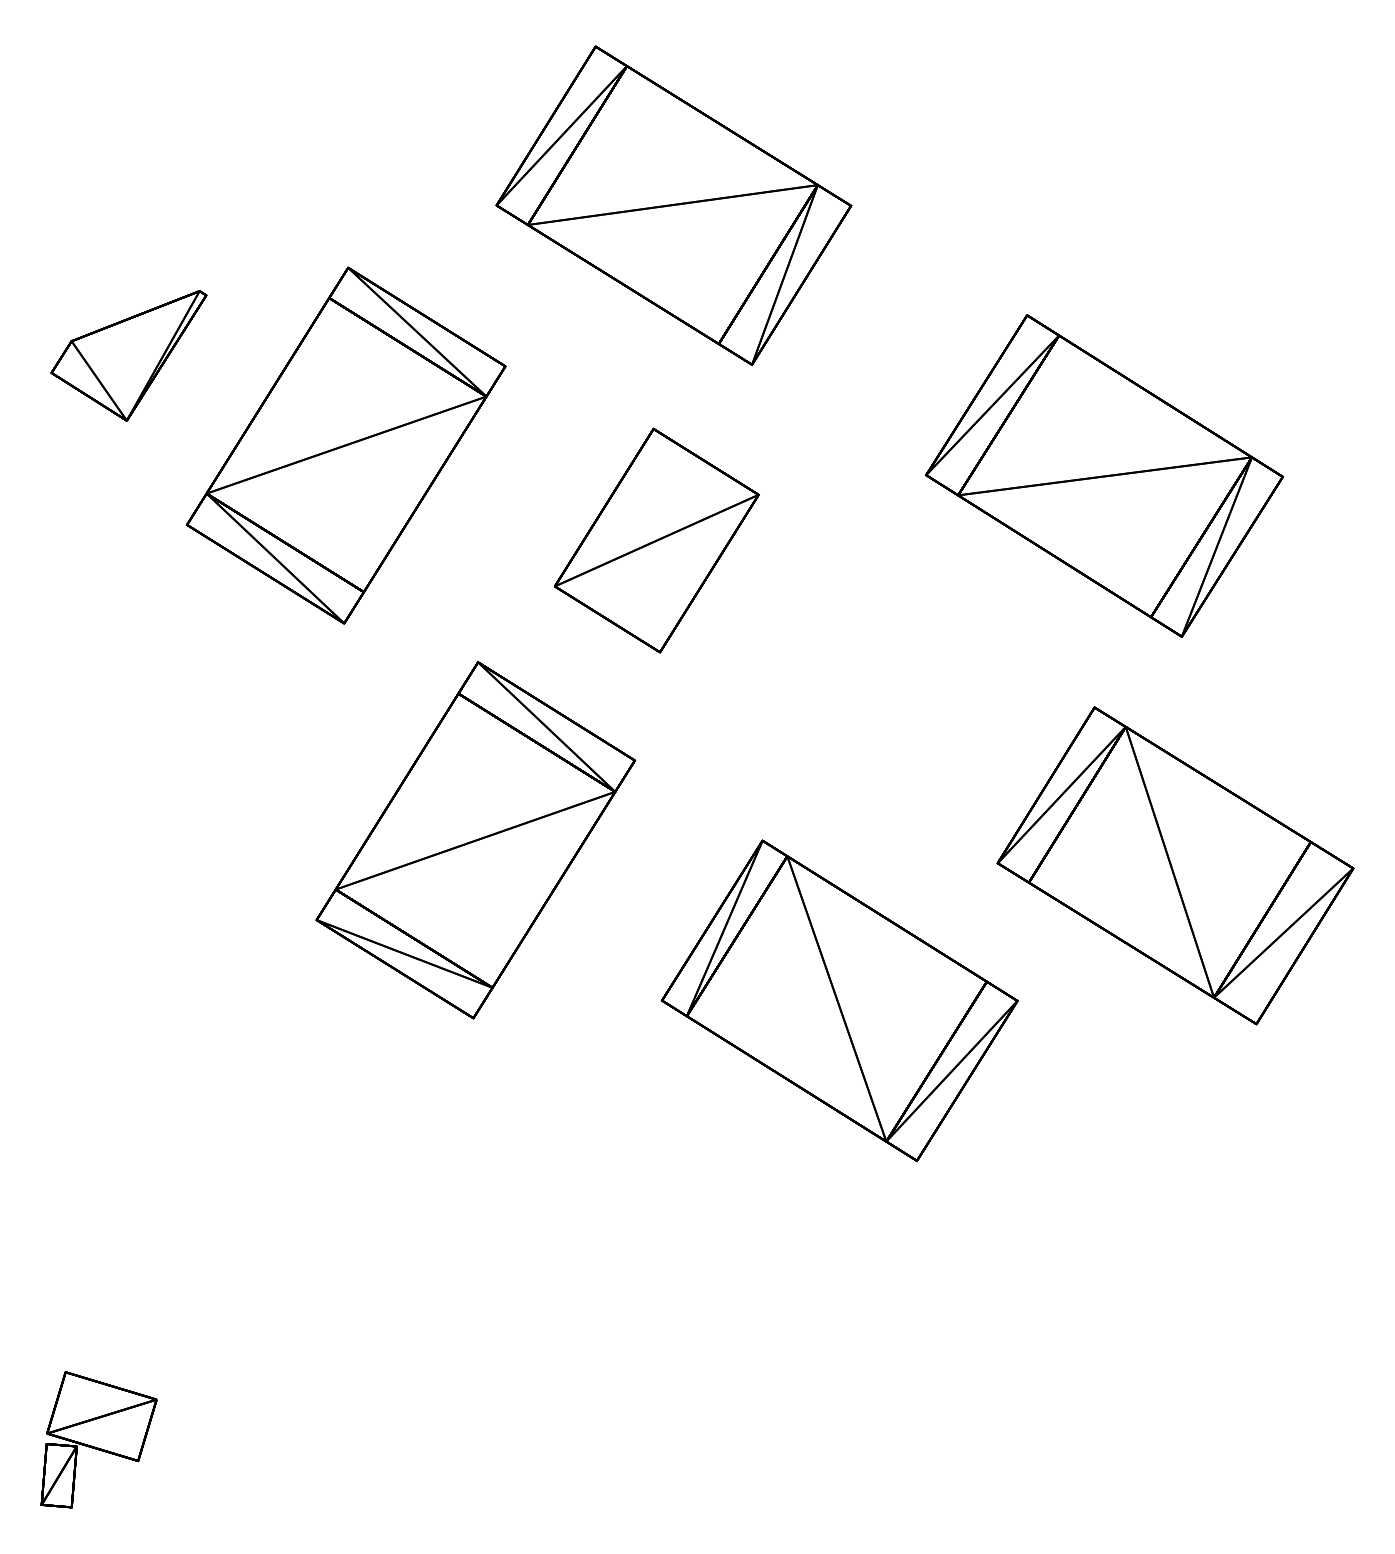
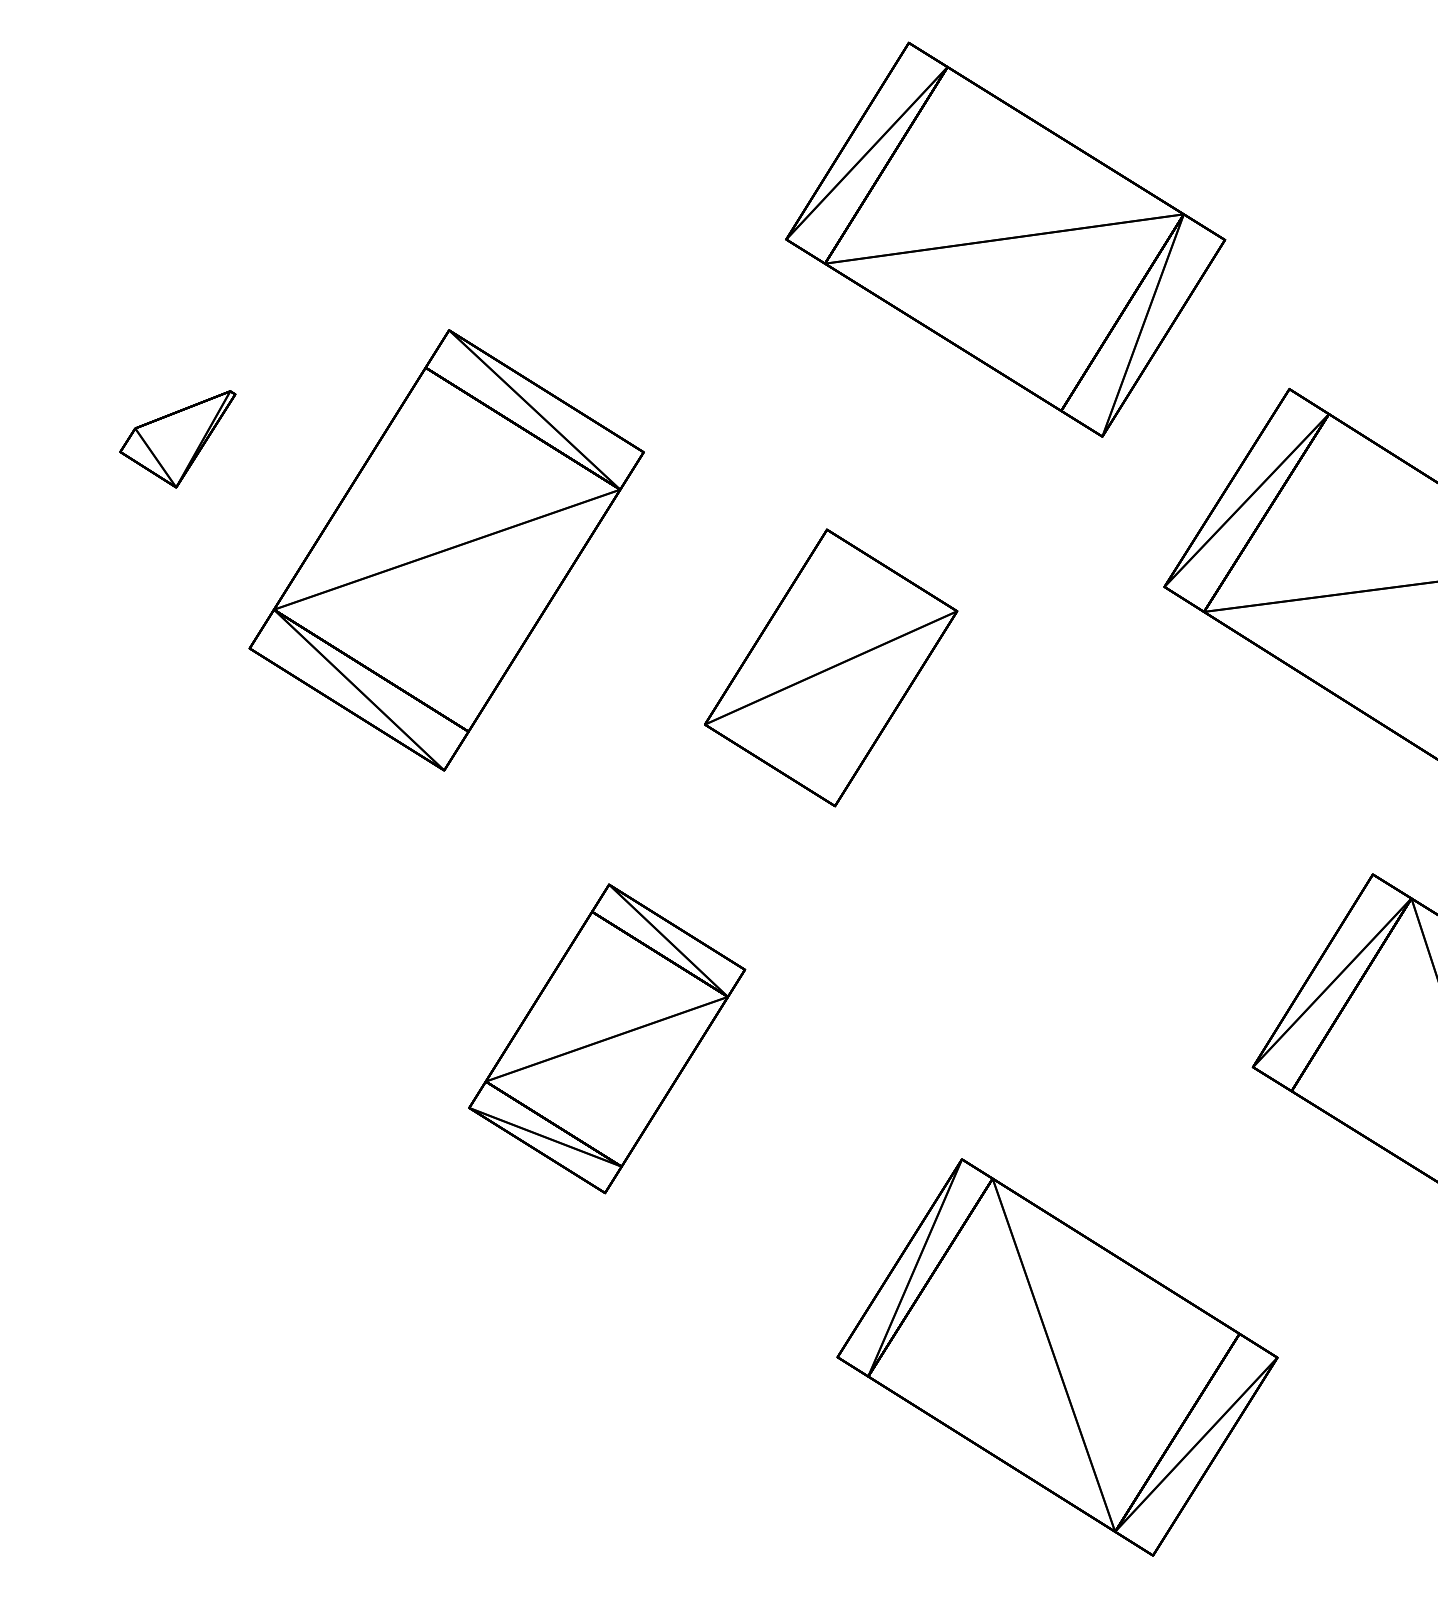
part: (673, 205) -> (1005, 239), moved
part: (128, 355) -> (177, 438), size x0.6
part: (475, 840) -> (606, 1039), size x0.7
part: (839, 1000) -> (1057, 1357), moved

